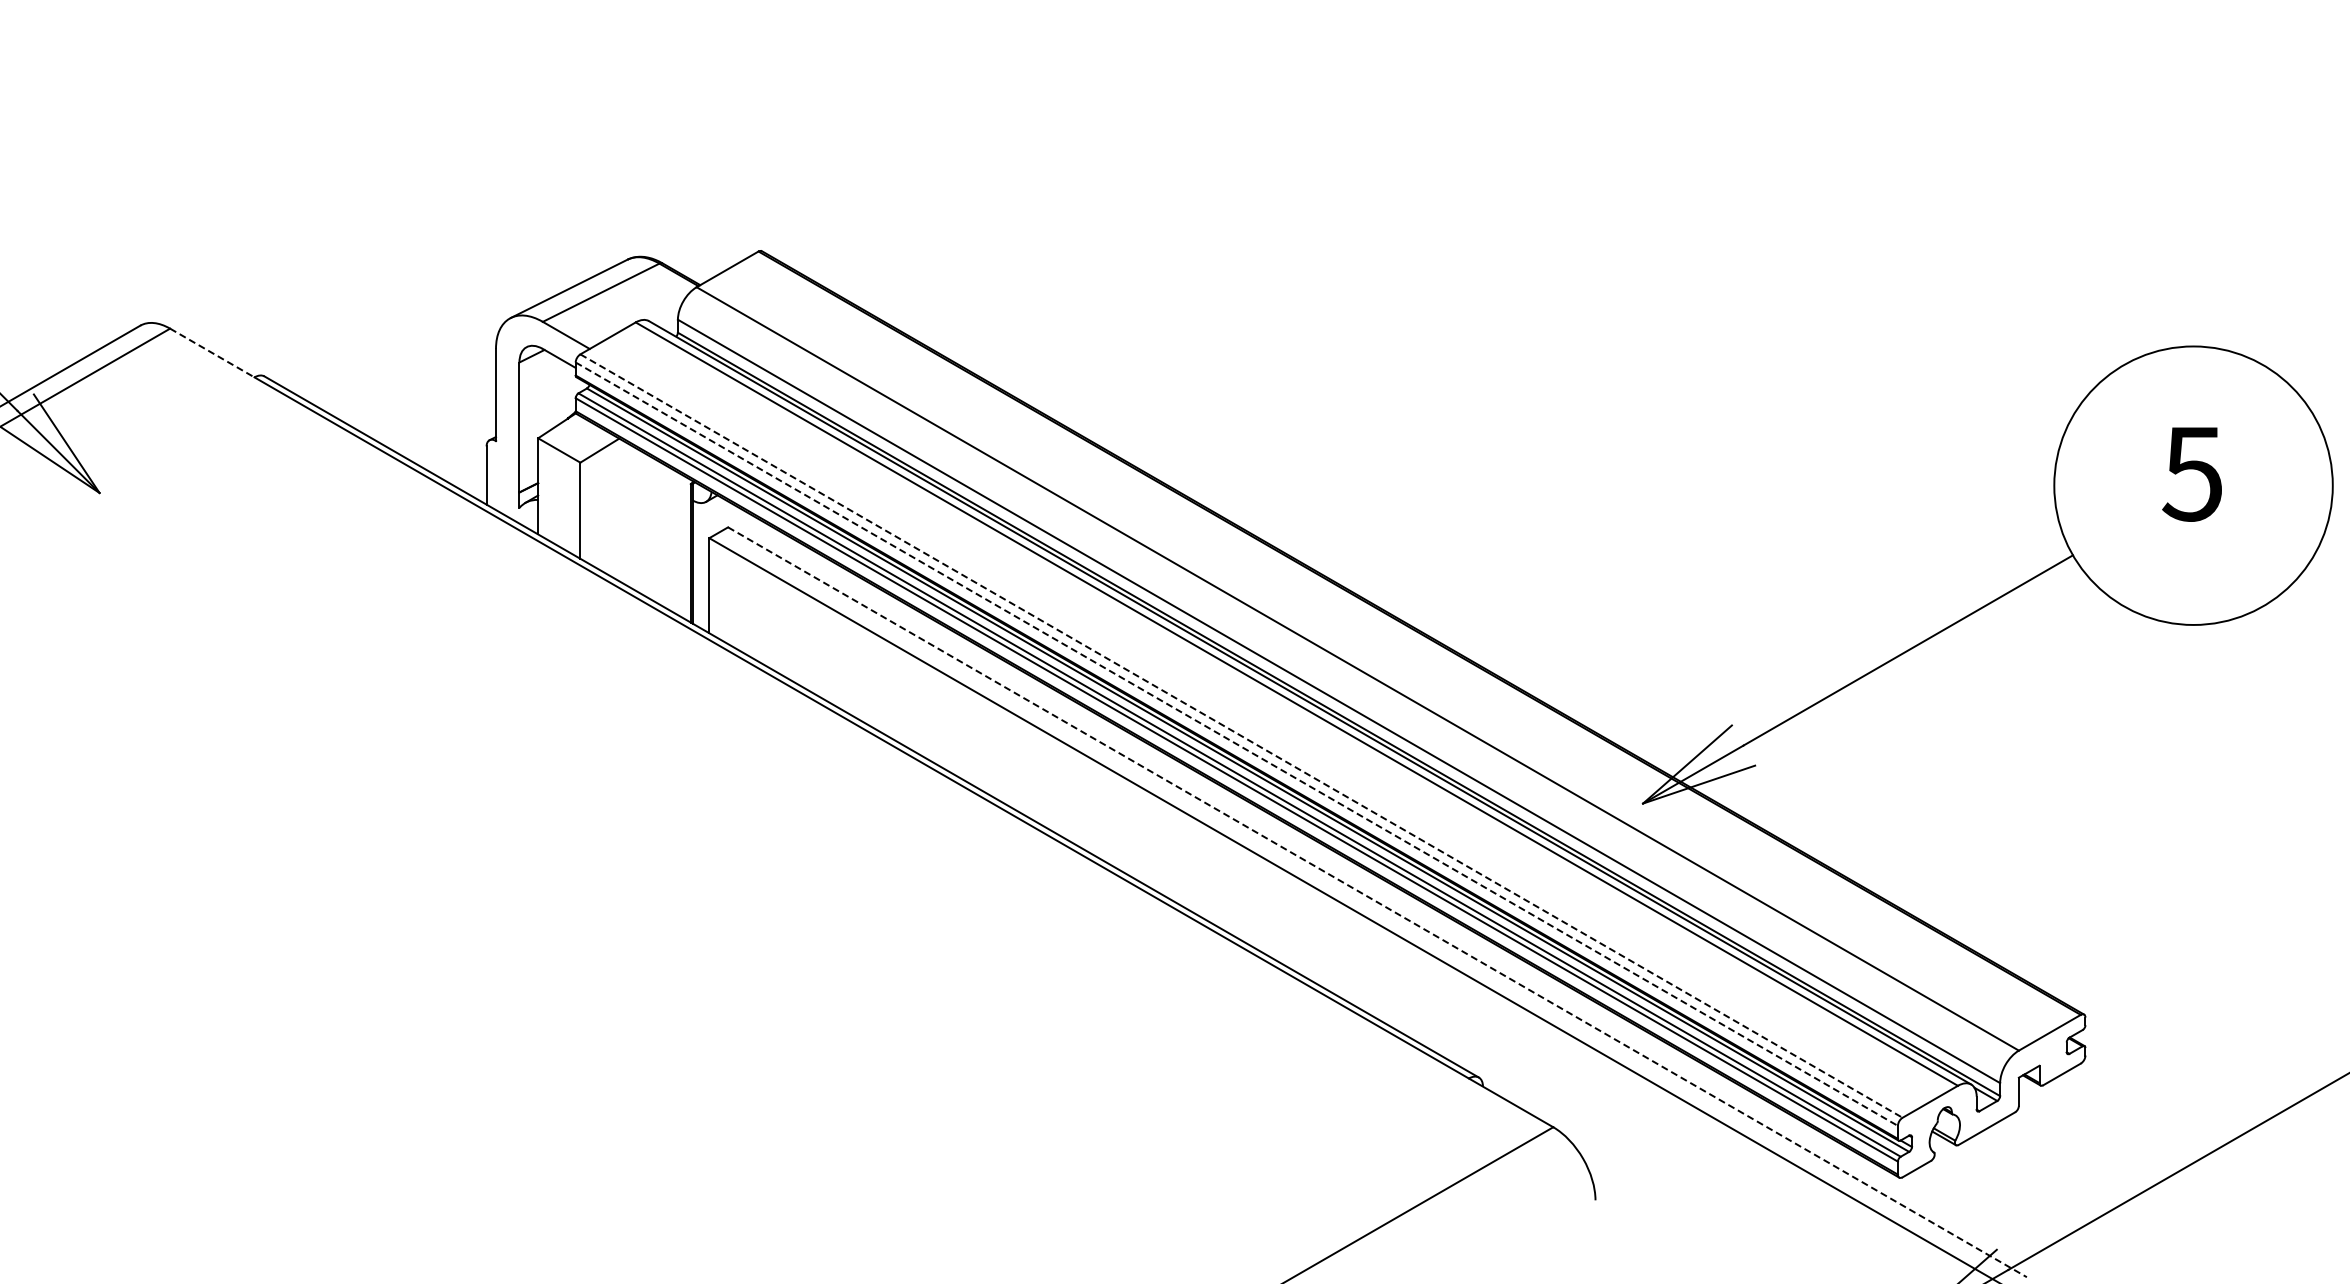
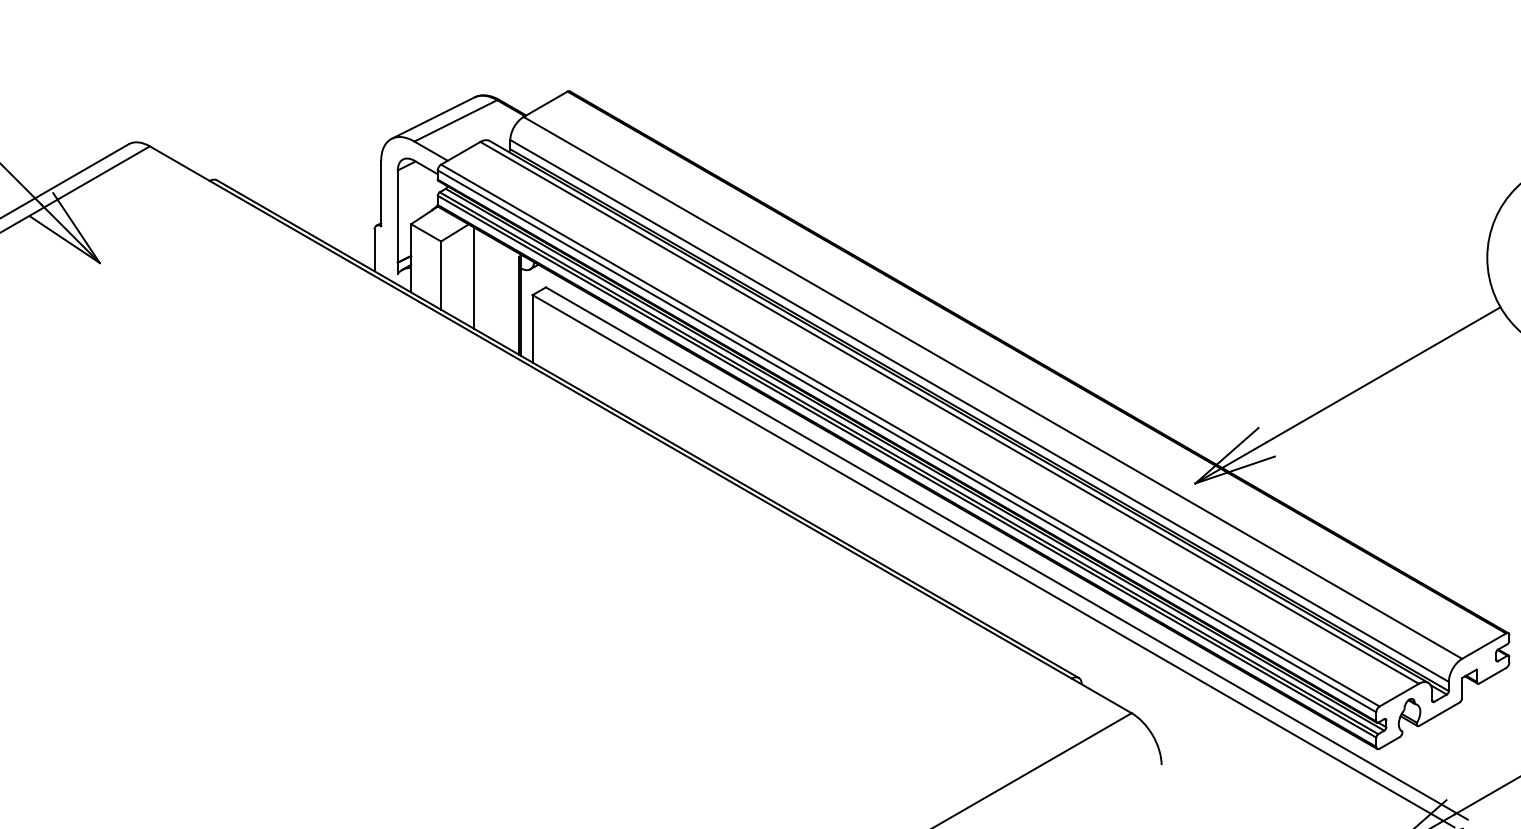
line: (212, 353) -> (179, 164), dashed -> solid
line: (627, 514) -> (474, 278), added
line: (1241, 736) -> (910, 435), dashed -> solid
line: (1237, 744) -> (907, 441), dashed -> solid
line: (1377, 902) -> (1006, 553), dashed -> solid

